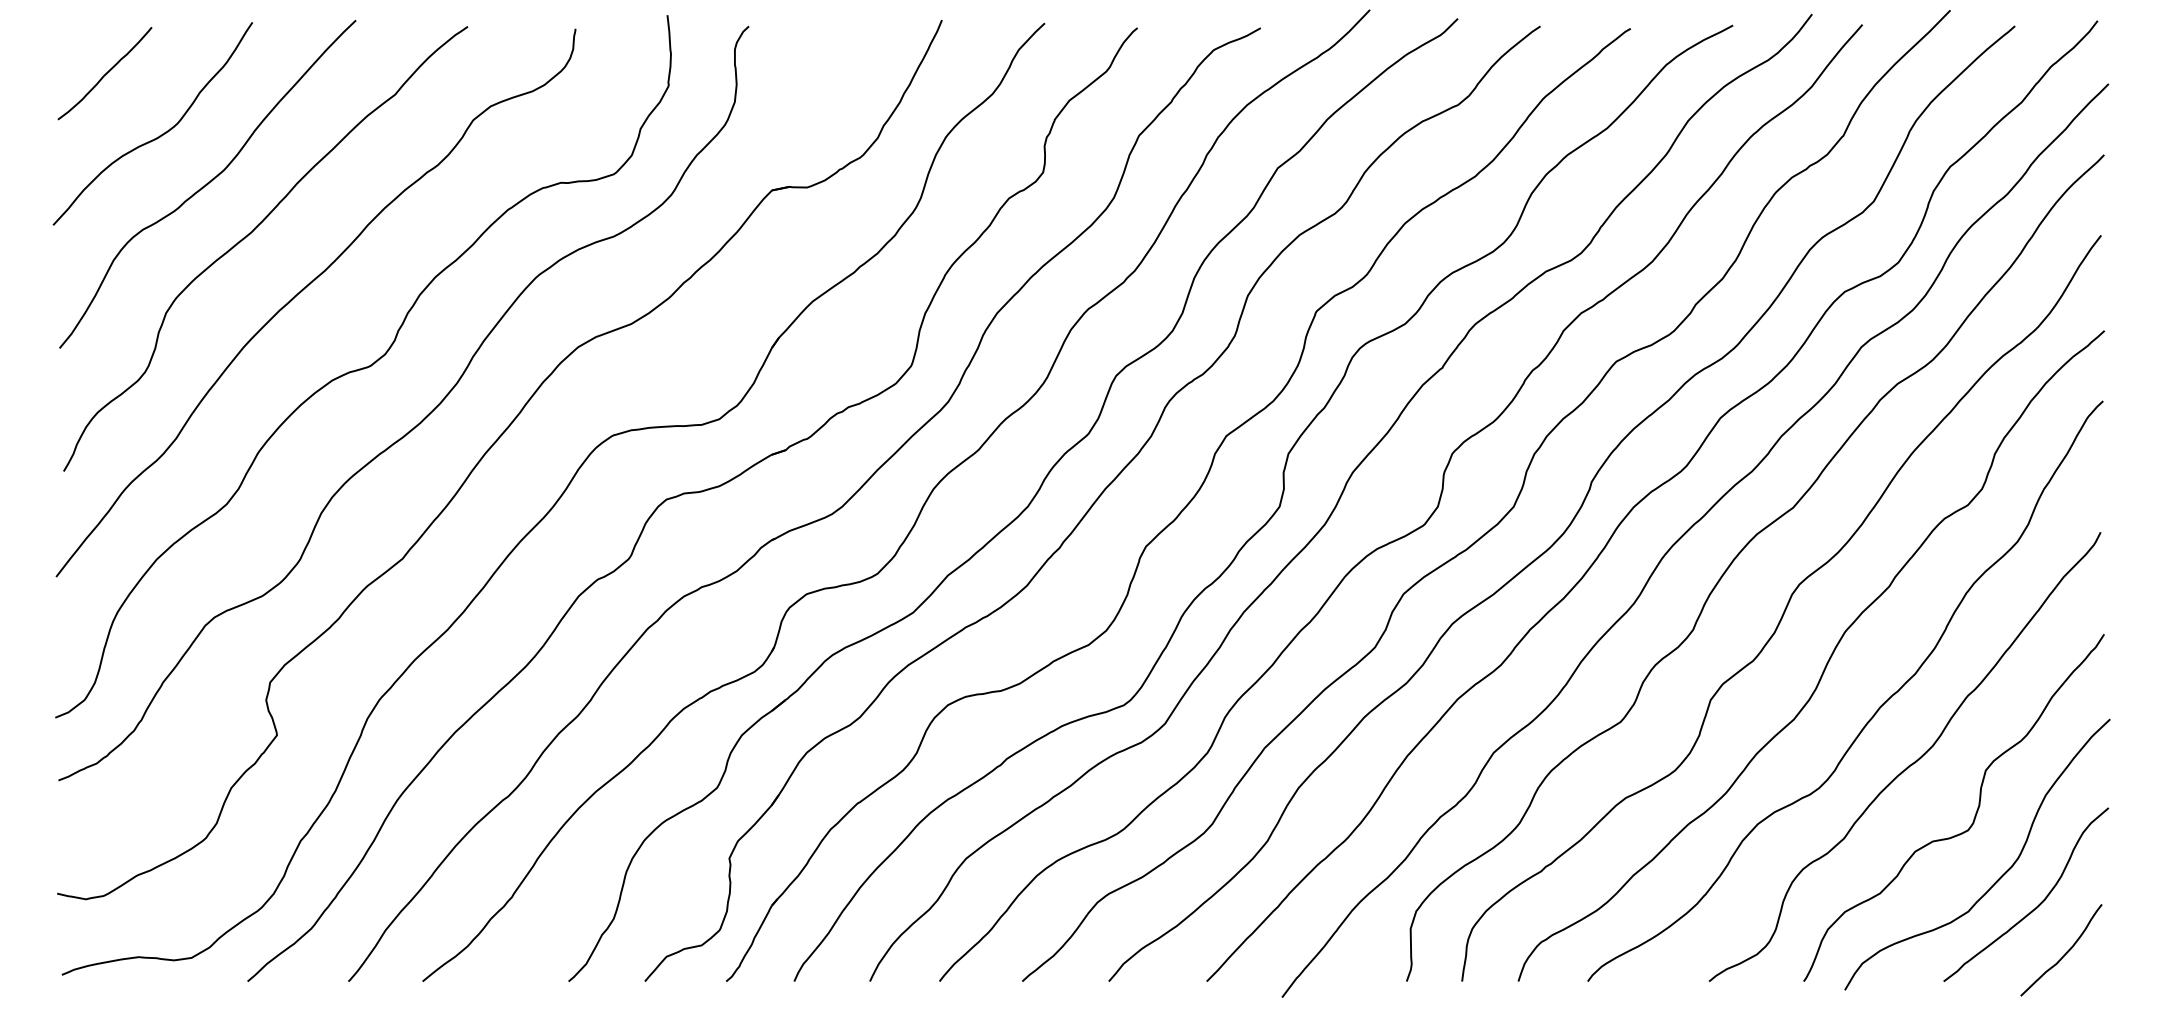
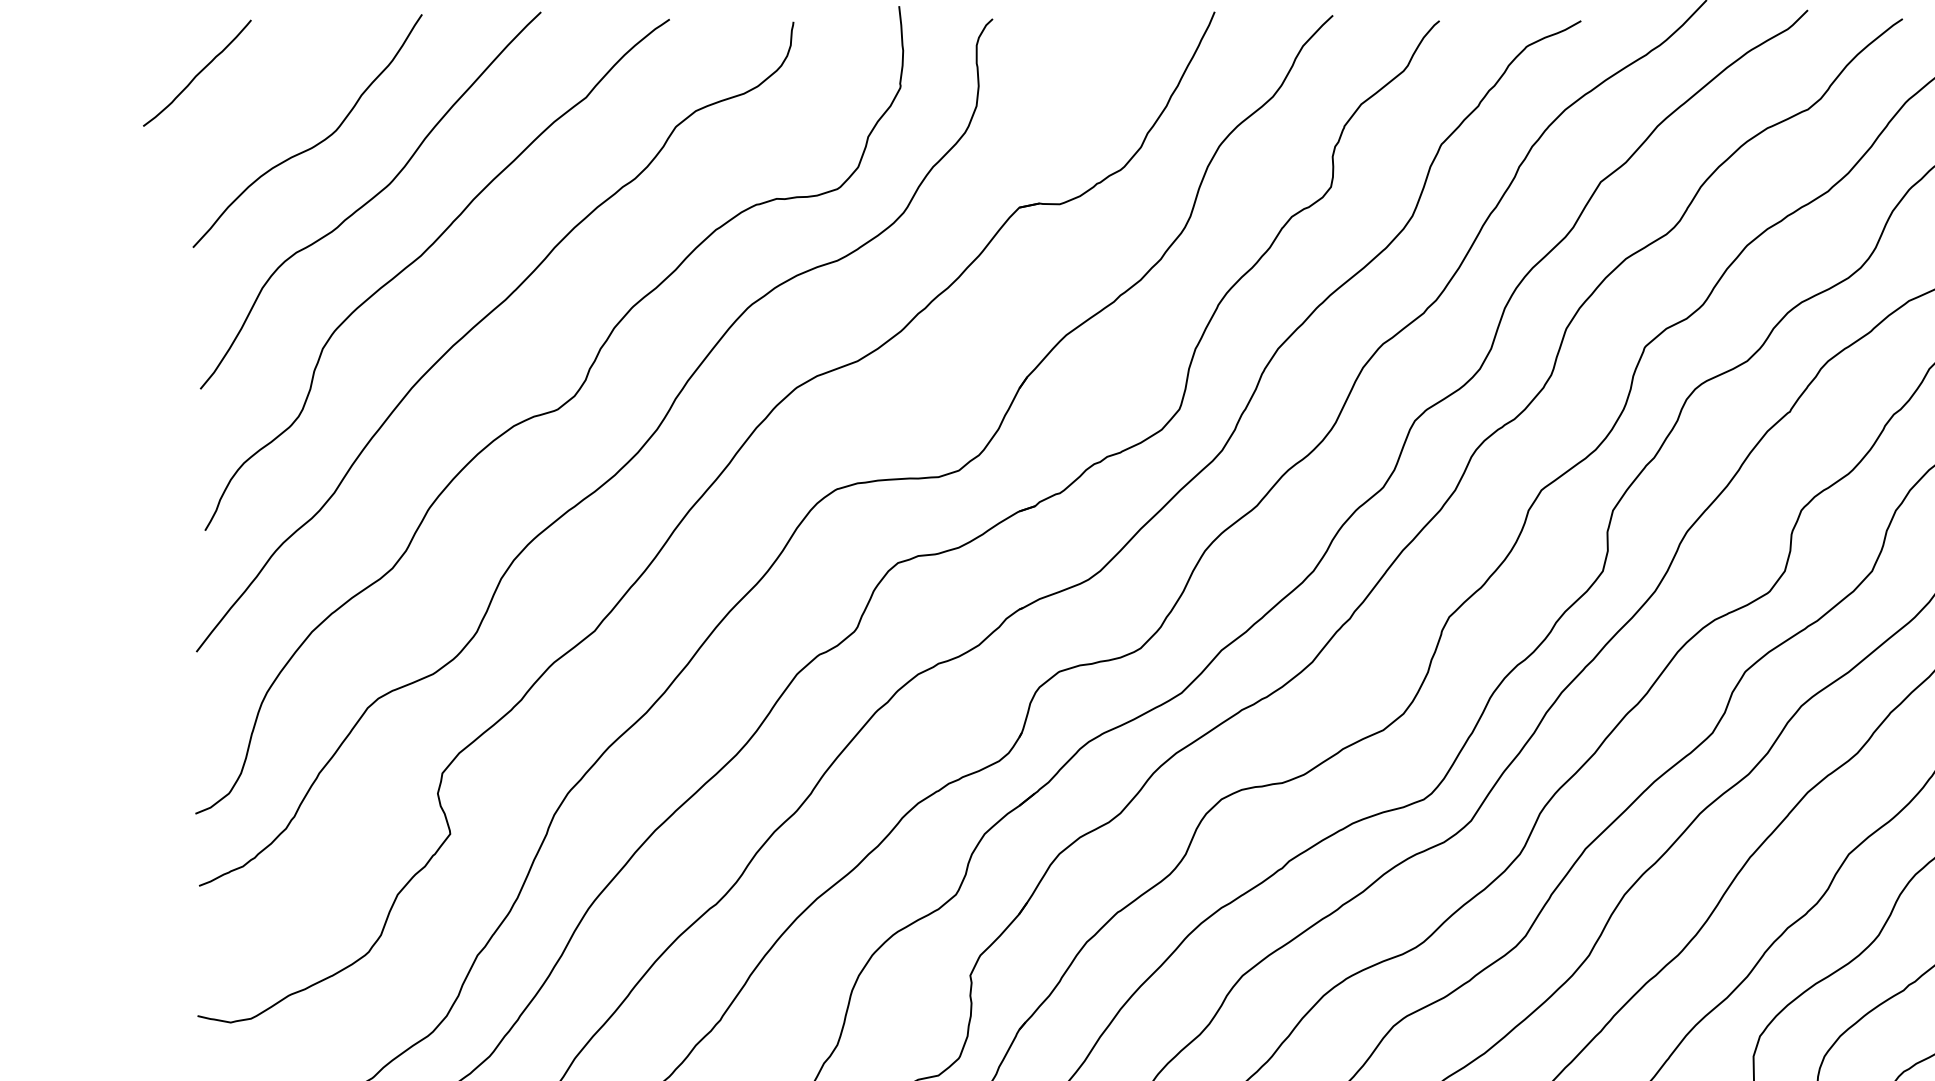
curve: (105, 73) -> (197, 73), moved

